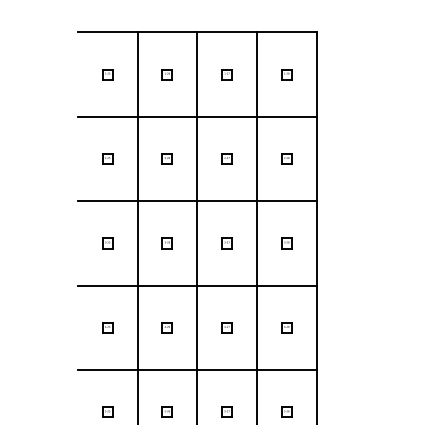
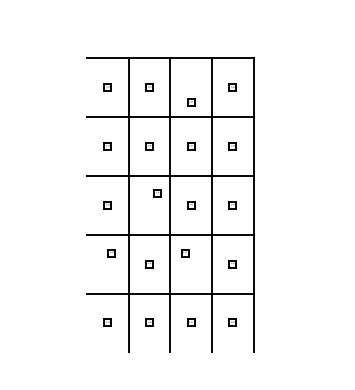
part: (227, 74) -> (191, 102), moved
part: (167, 243) -> (157, 193), moved
part: (107, 328) -> (111, 253), moved
part: (227, 328) -> (185, 253), moved

